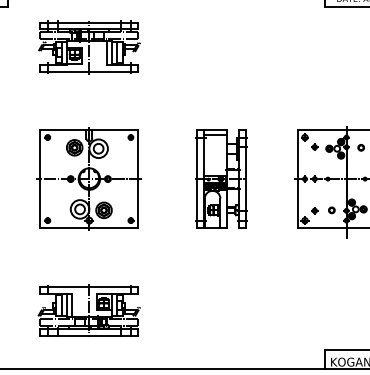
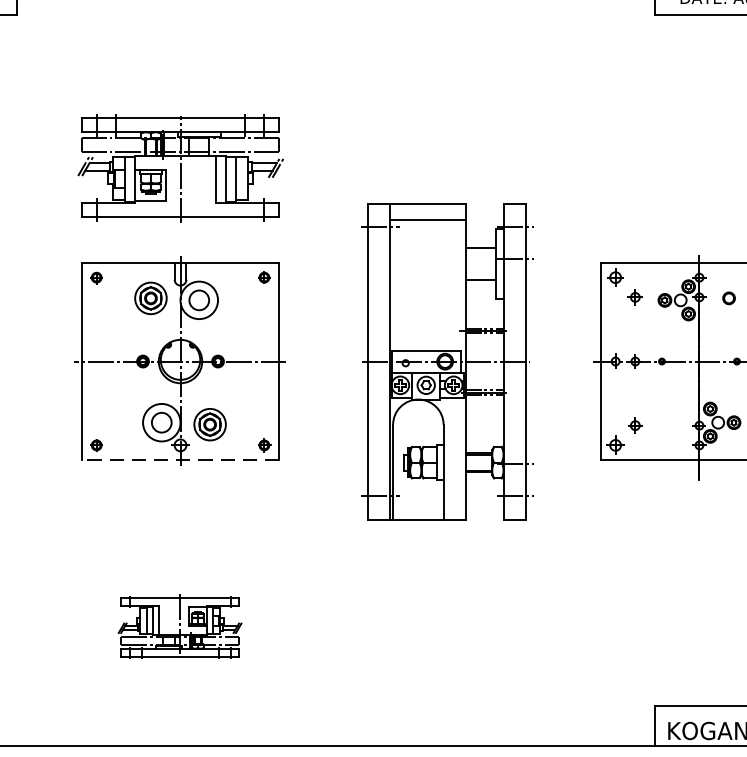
part: (89, 47) -> (180, 168), moved
part: (221, 178) -> (447, 360), size x1.6
part: (331, 210) -> (669, 424), removed
line: (89, 227) -> (180, 459), solid -> dashed
part: (88, 310) -> (178, 626), size x0.6

